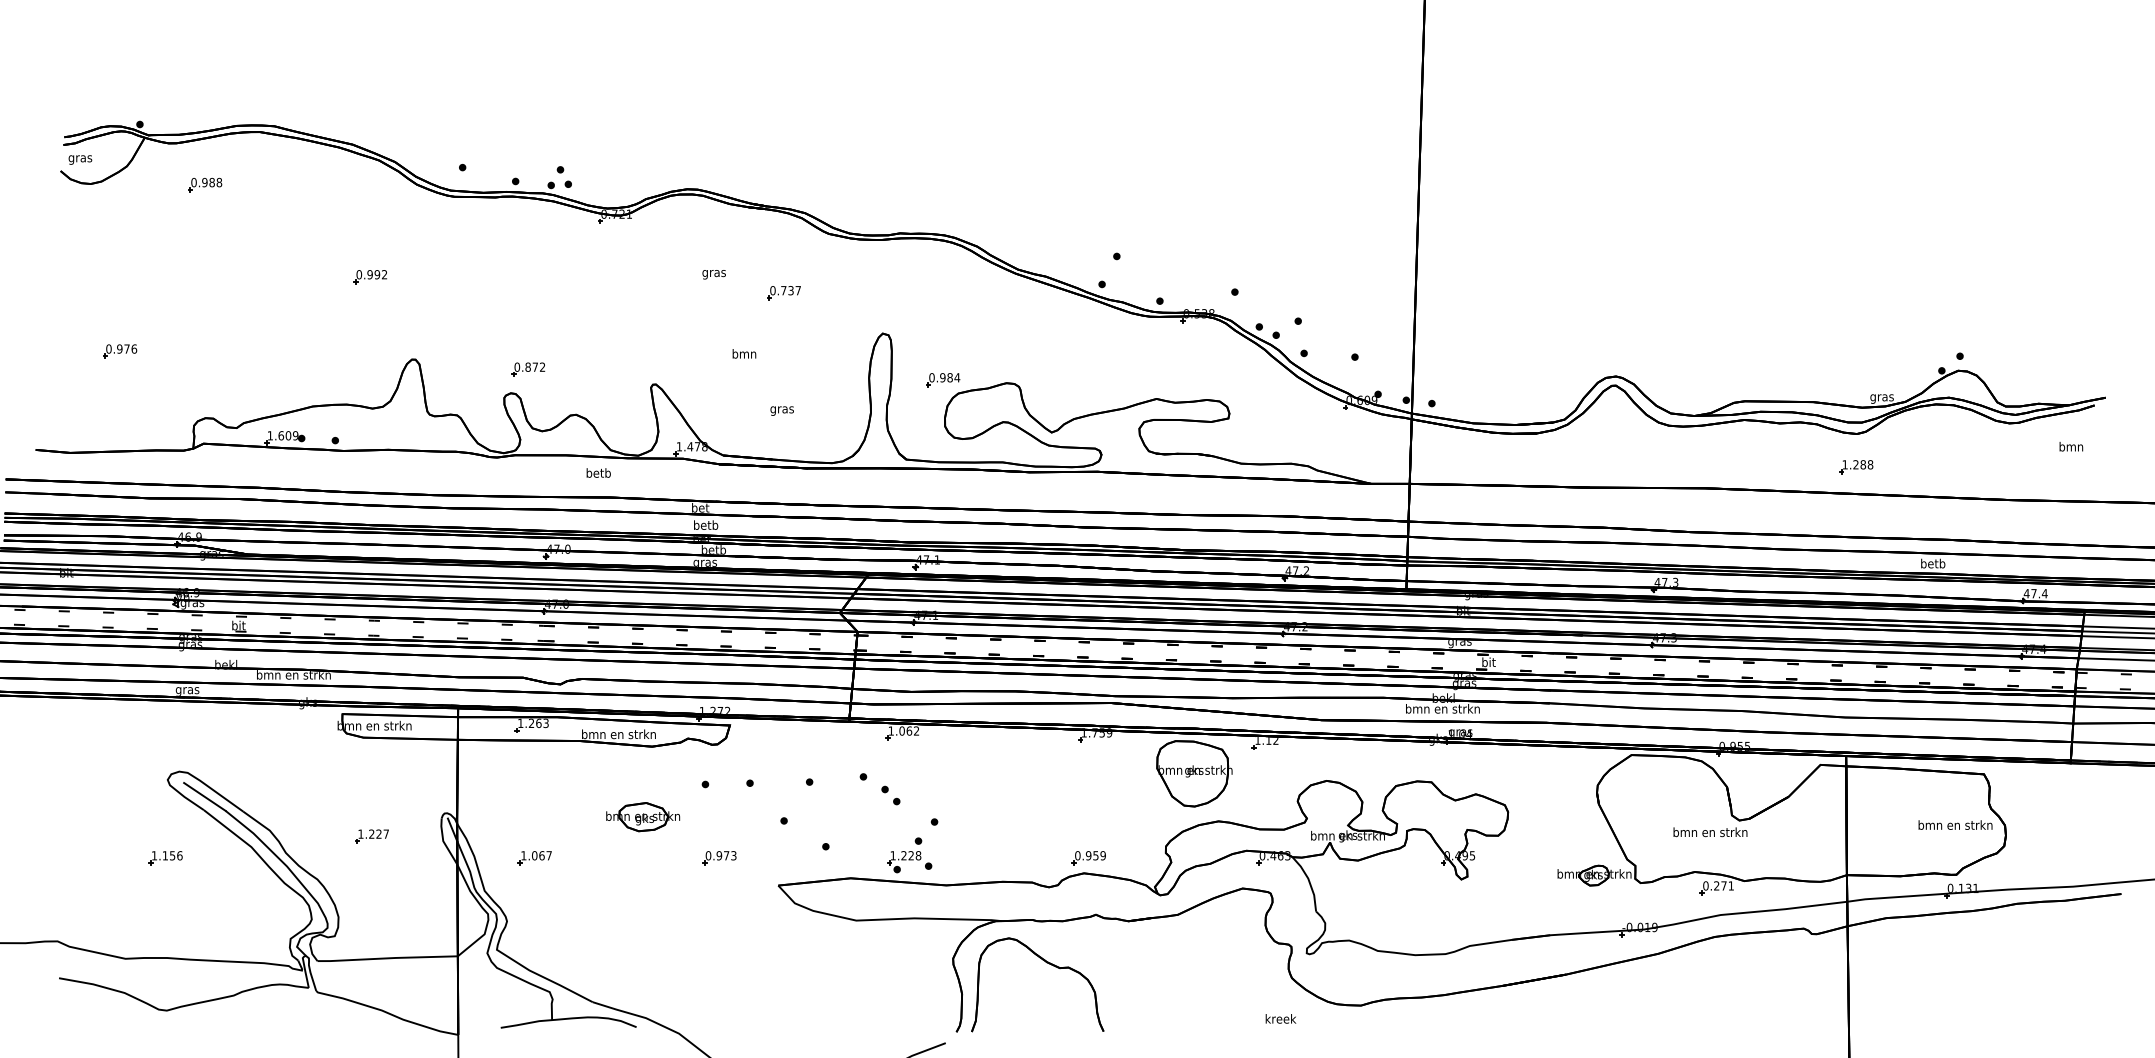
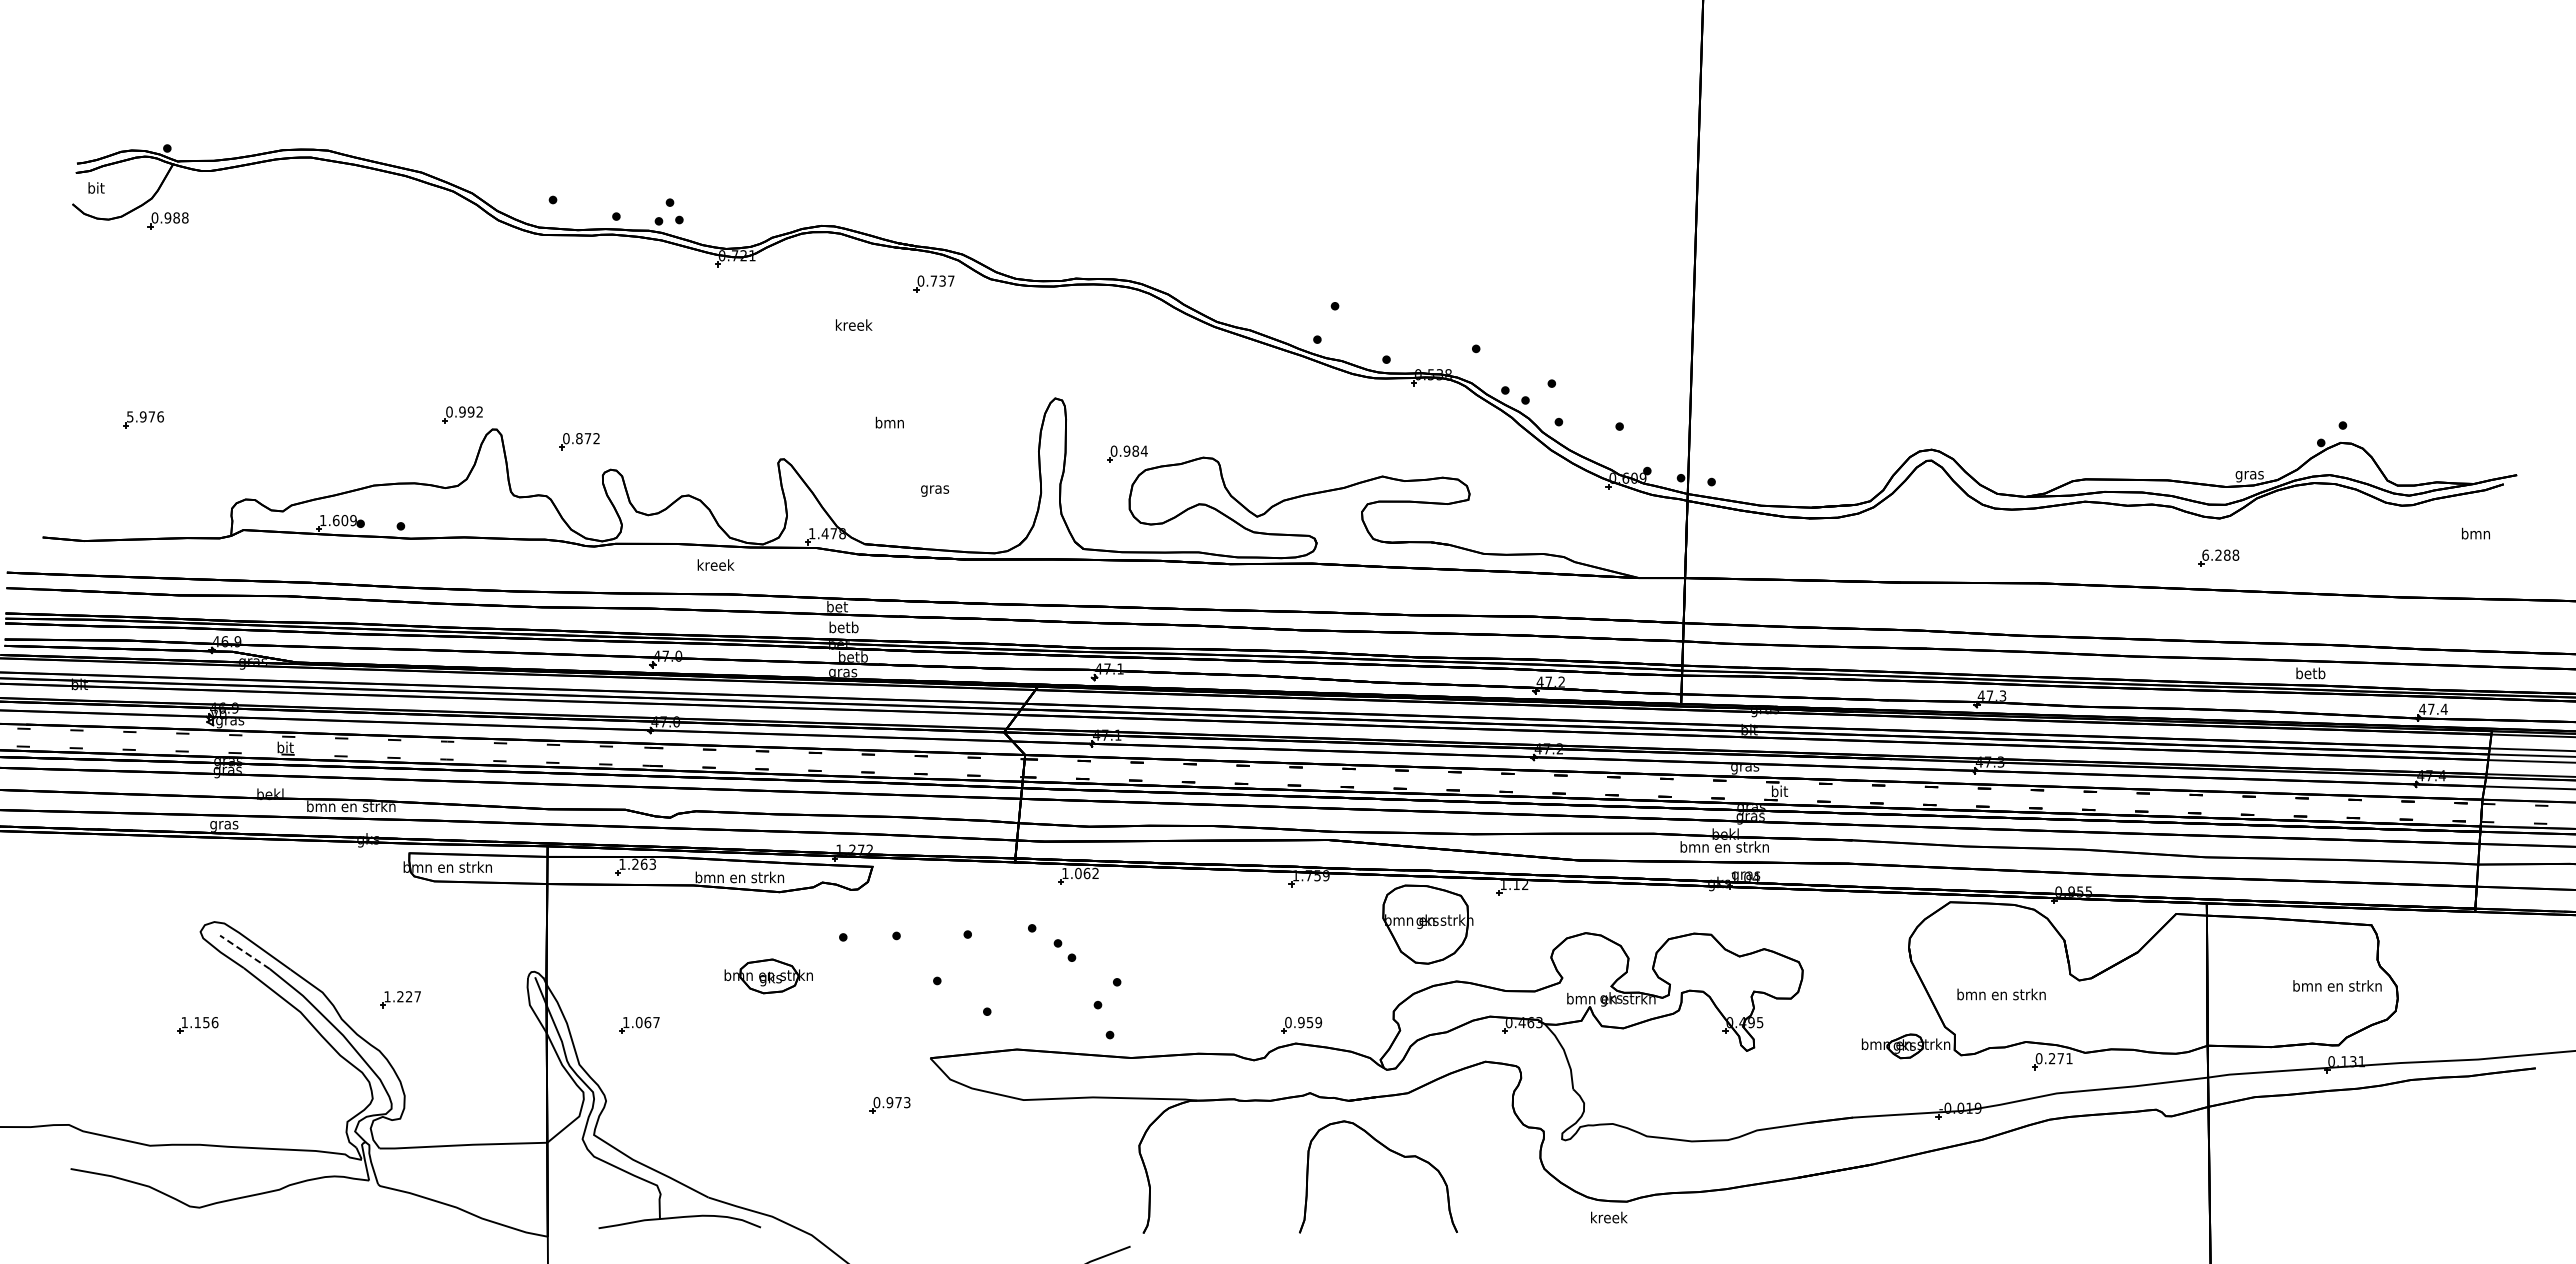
text: (80, 158) -> (96, 189), gras -> bit
part: (204, 184) -> (167, 220), moved
text: (713, 273) -> (853, 326), gras -> kreek
part: (370, 276) -> (462, 414), moved
part: (783, 292) -> (933, 283), moved
text: (109, 348) -> (130, 416), 0.976 -> 5.976
part: (528, 369) -> (579, 441), moved
text: (1845, 464) -> (2205, 554), 1.288 -> 6.288
text: (598, 472) -> (715, 564), betb -> kreek
line: (204, 797) -> (244, 952), solid -> dashed
text: (1710, 832) -> (2001, 994), moved
part: (371, 836) -> (400, 999), moved
part: (719, 858) -> (889, 1105), moved
part: (903, 862) -> (1080, 1030), removed
part: (1047, 963) -> (1390, 1151), moved
text: (1281, 1018) -> (1609, 1217), moved

